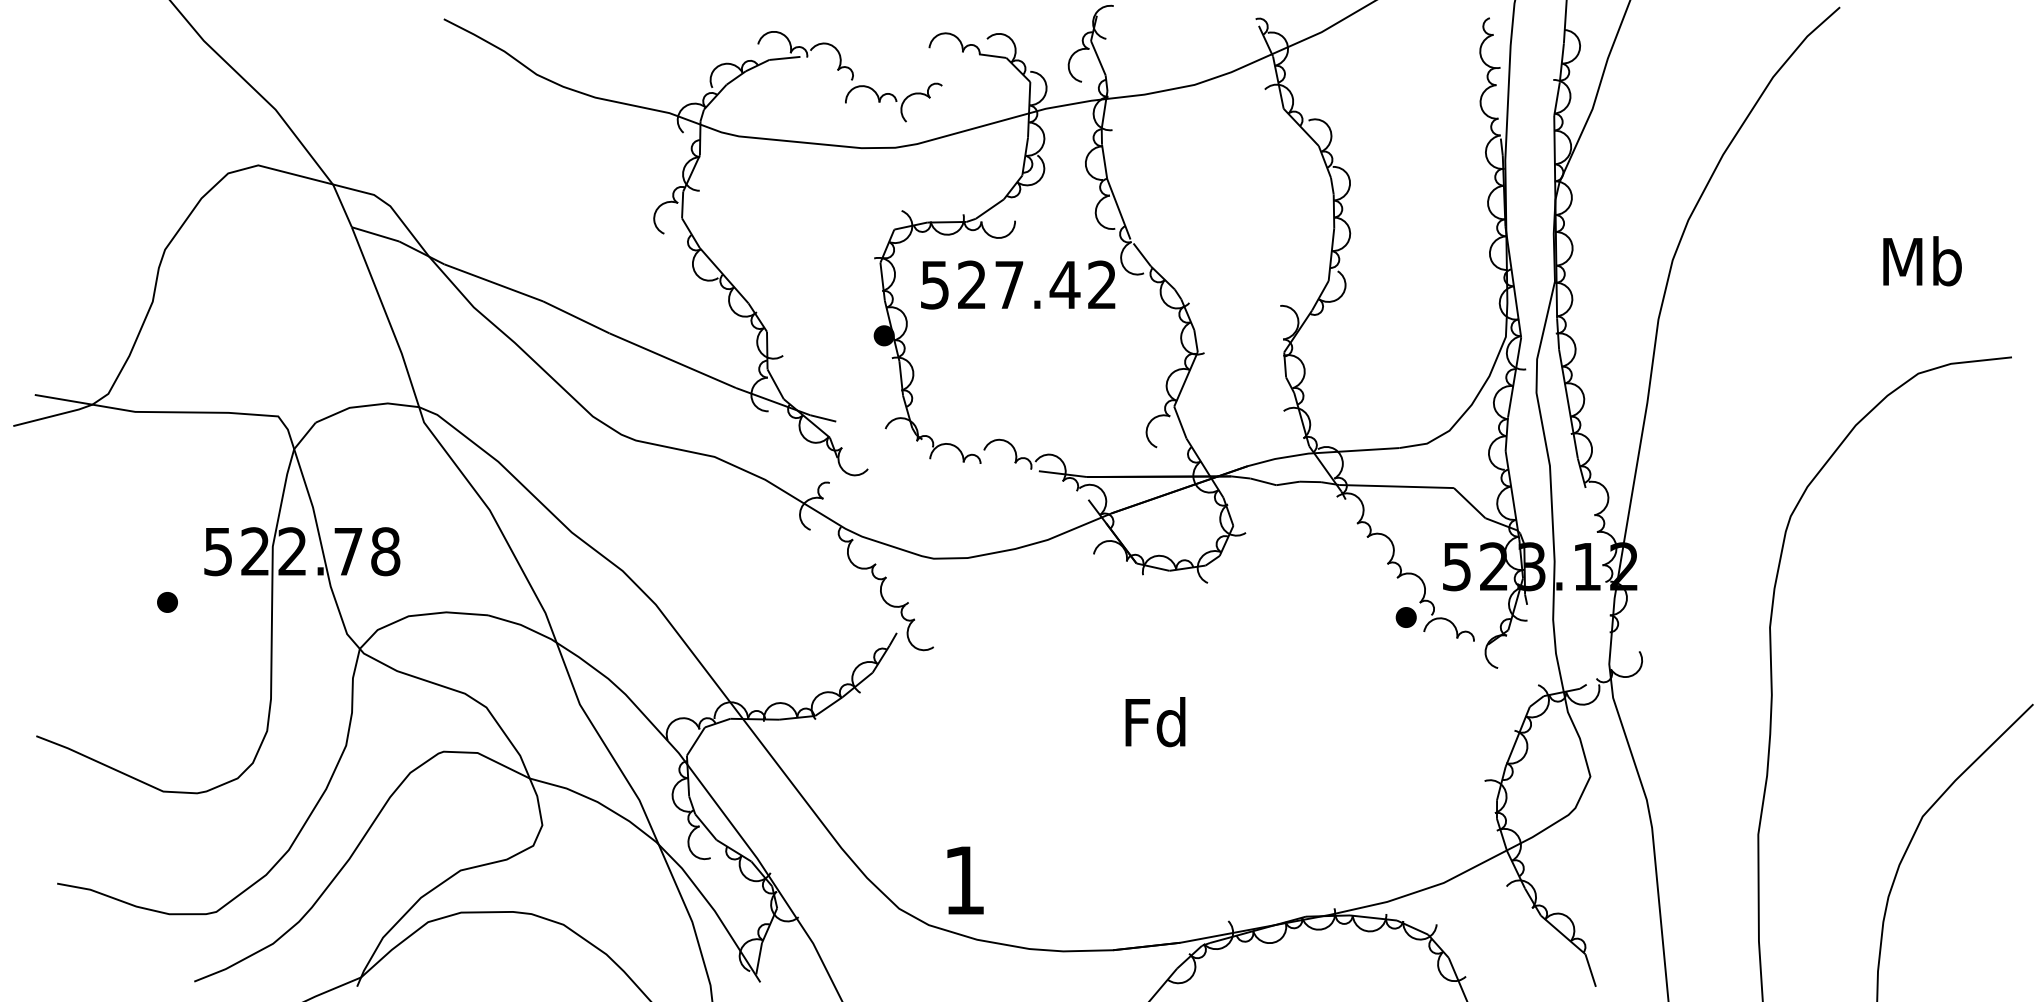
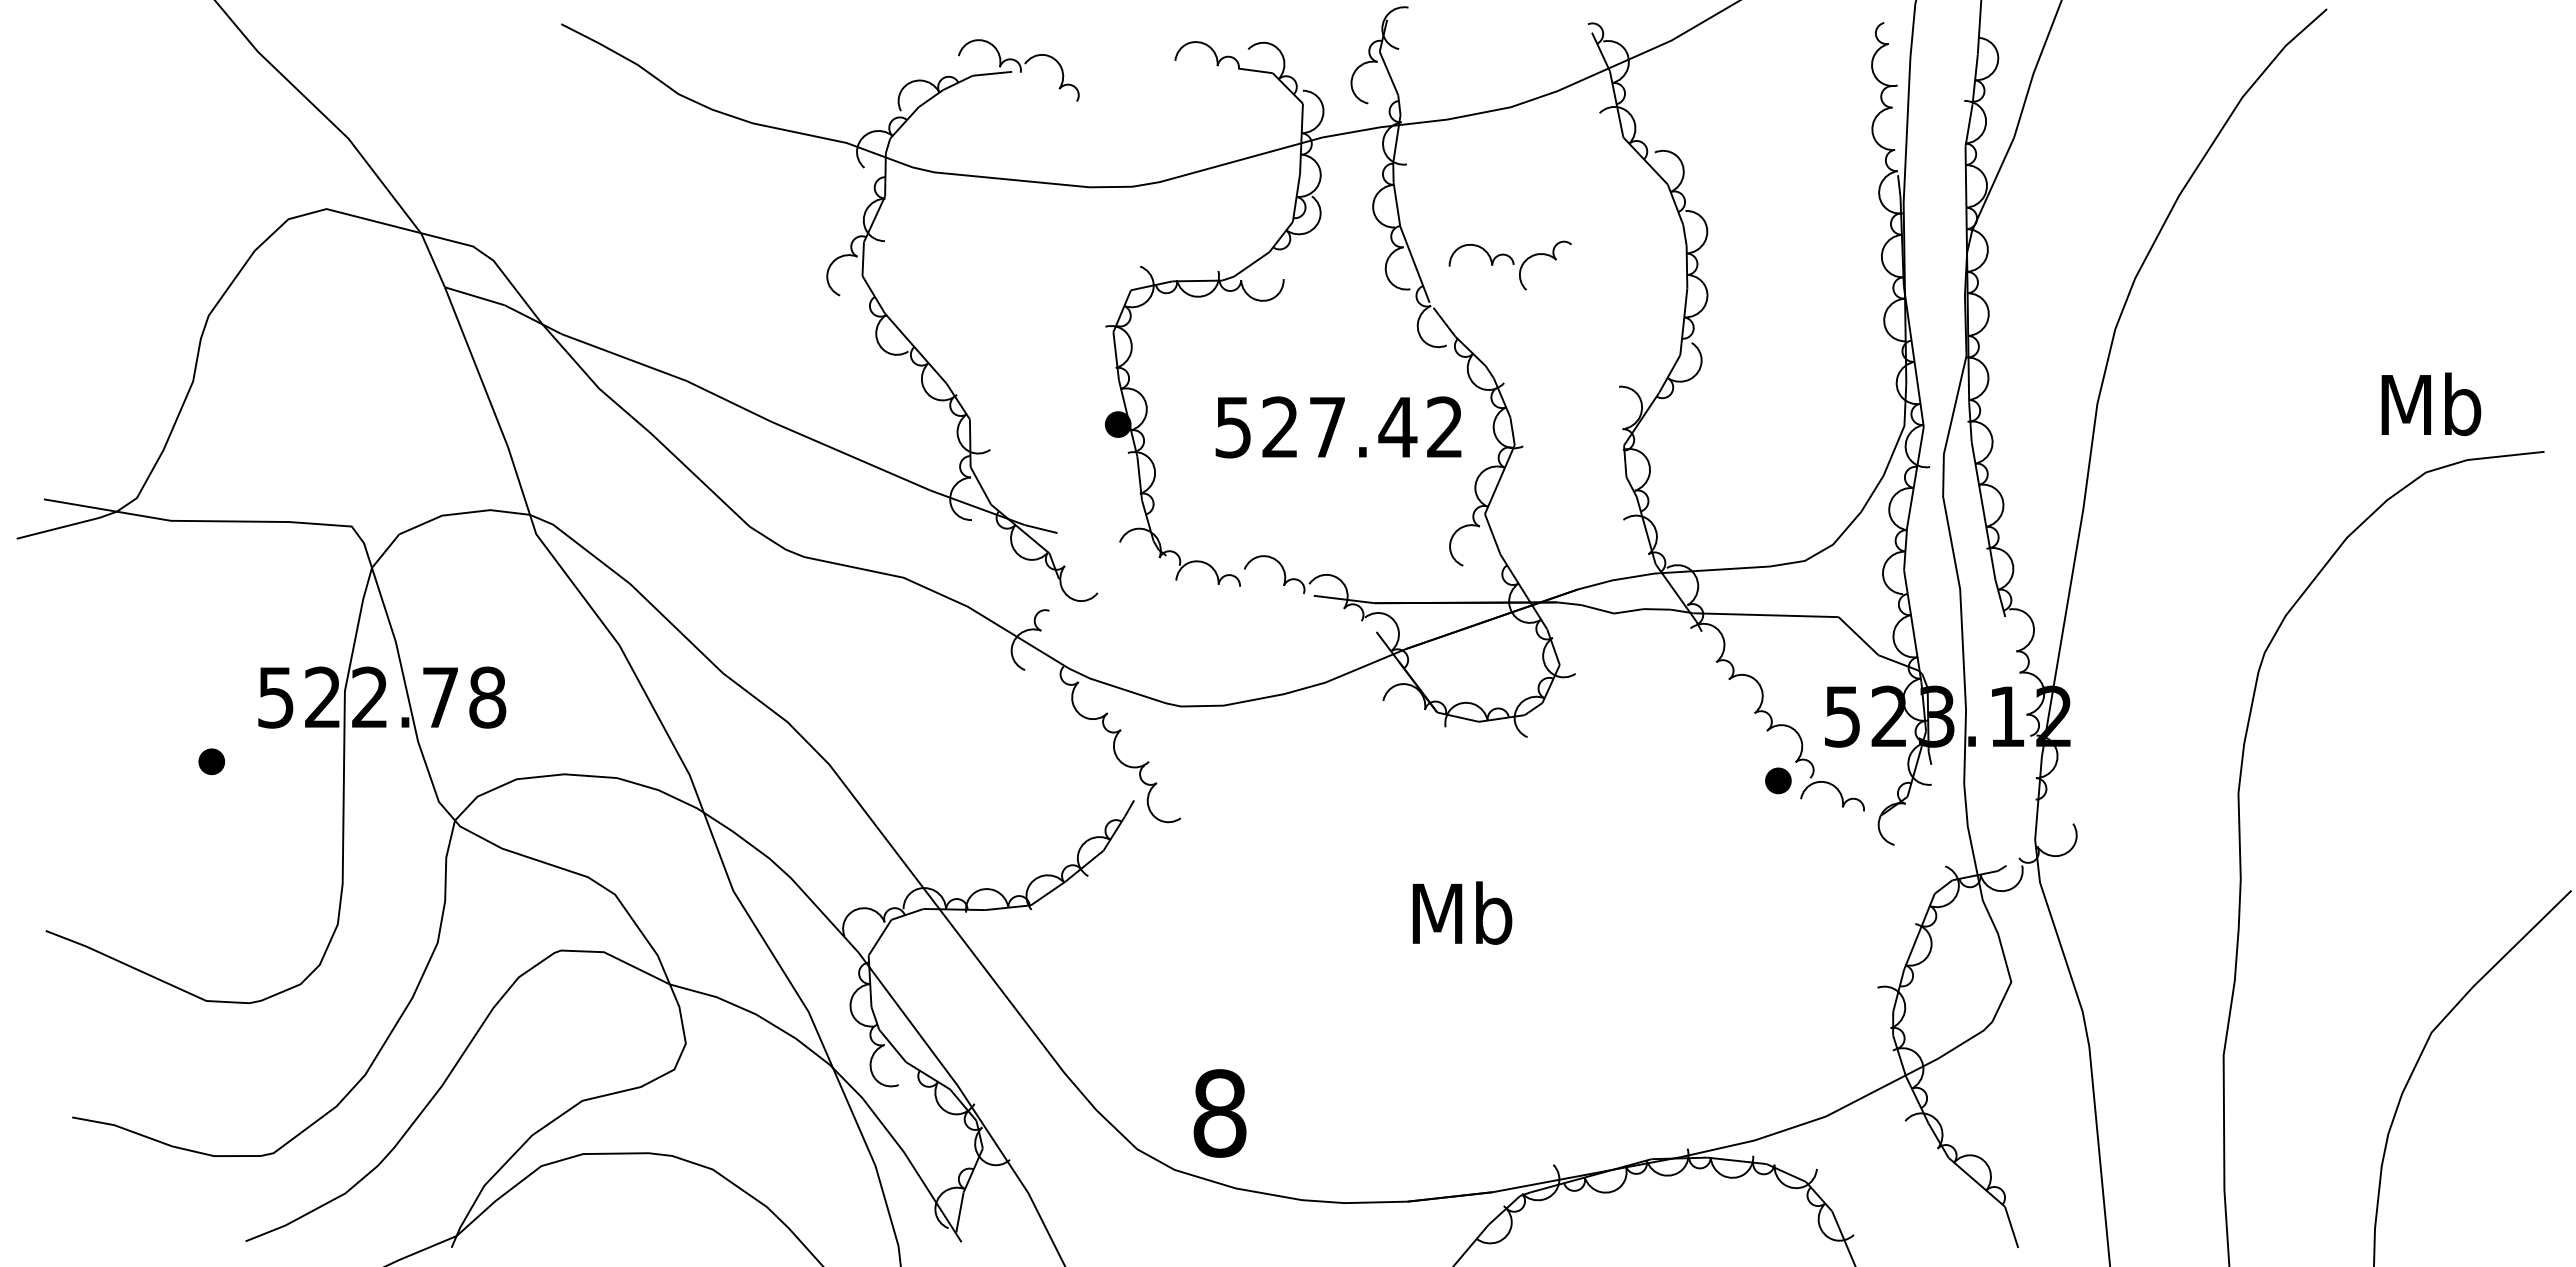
part: (893, 102) -> (1509, 265), moved
text: (1922, 261) -> (2431, 404), moved
text: (1018, 285) -> (1338, 427), moved
text: (1156, 721) -> (1462, 912), Fd -> Mb
text: (964, 880) -> (1219, 1113), 1 -> 8

